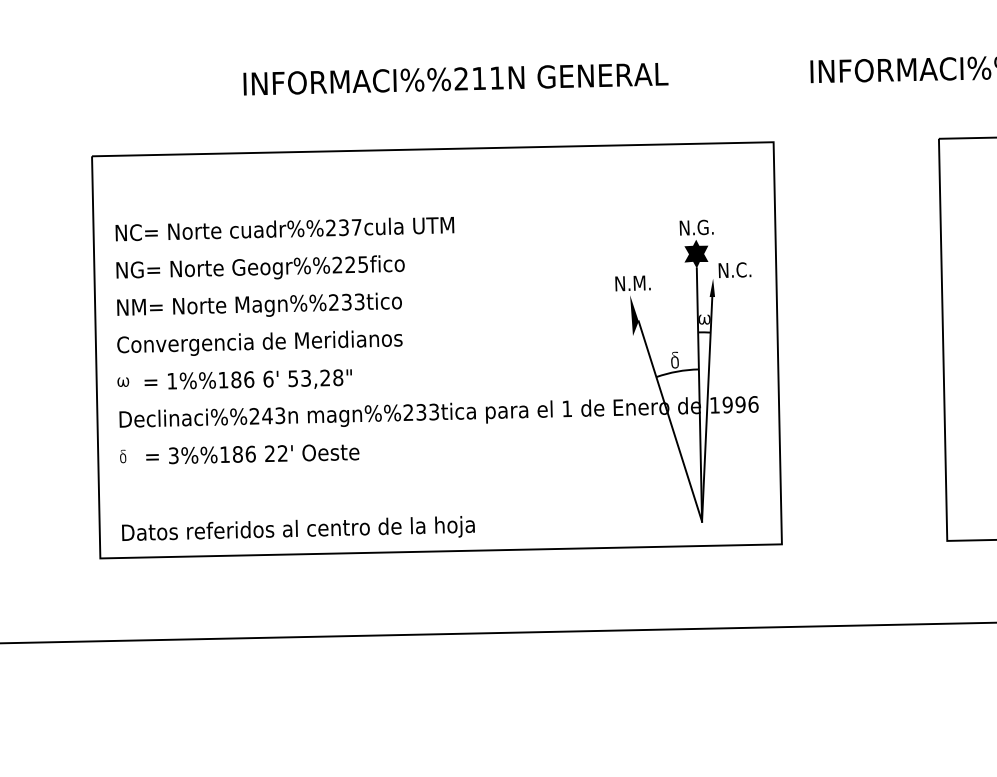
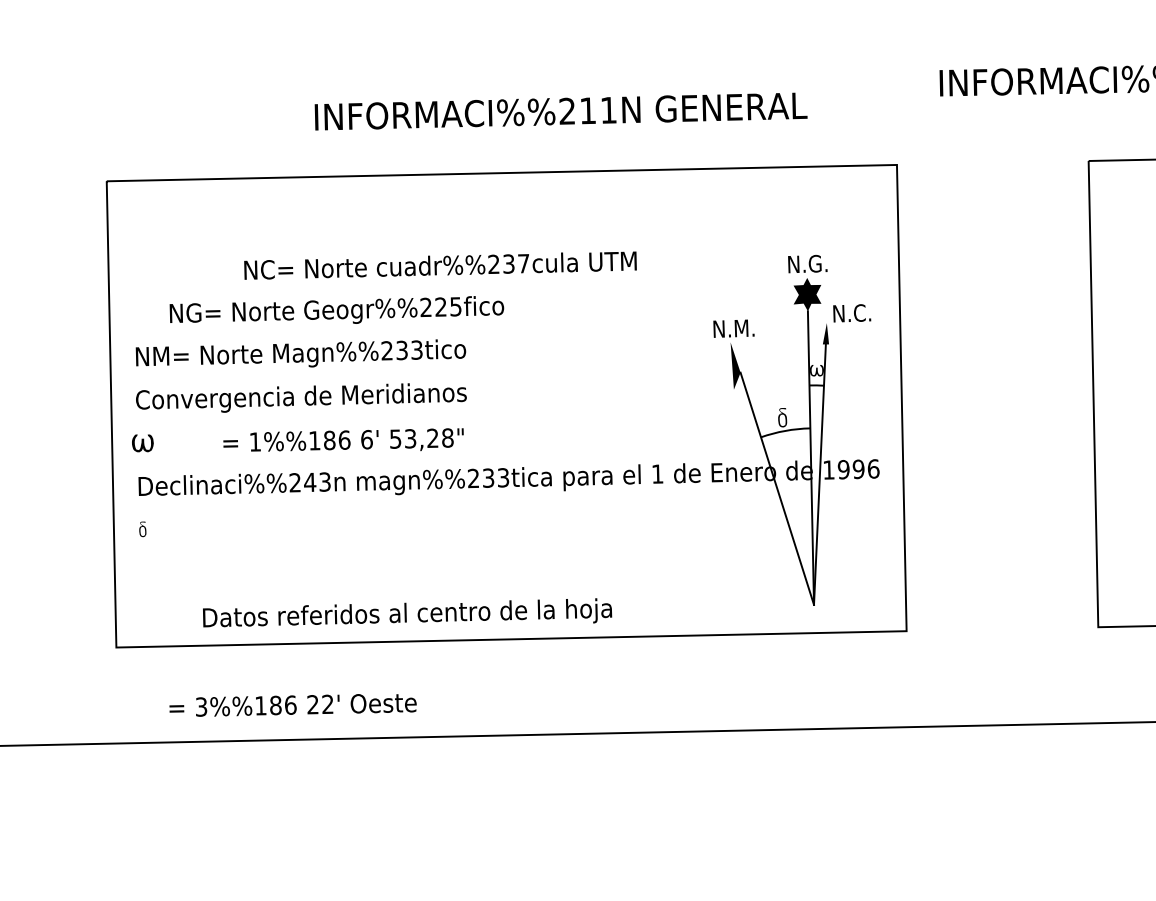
text: (455, 79) -> (560, 111), moved
text: (284, 229) -> (440, 266), moved
text: (260, 267) -> (336, 310), moved
text: (247, 379) -> (342, 440), moved
part: (123, 381) -> (143, 442), size x1.6
text: (252, 454) -> (292, 705), moved
text: (298, 528) -> (407, 612), moved

